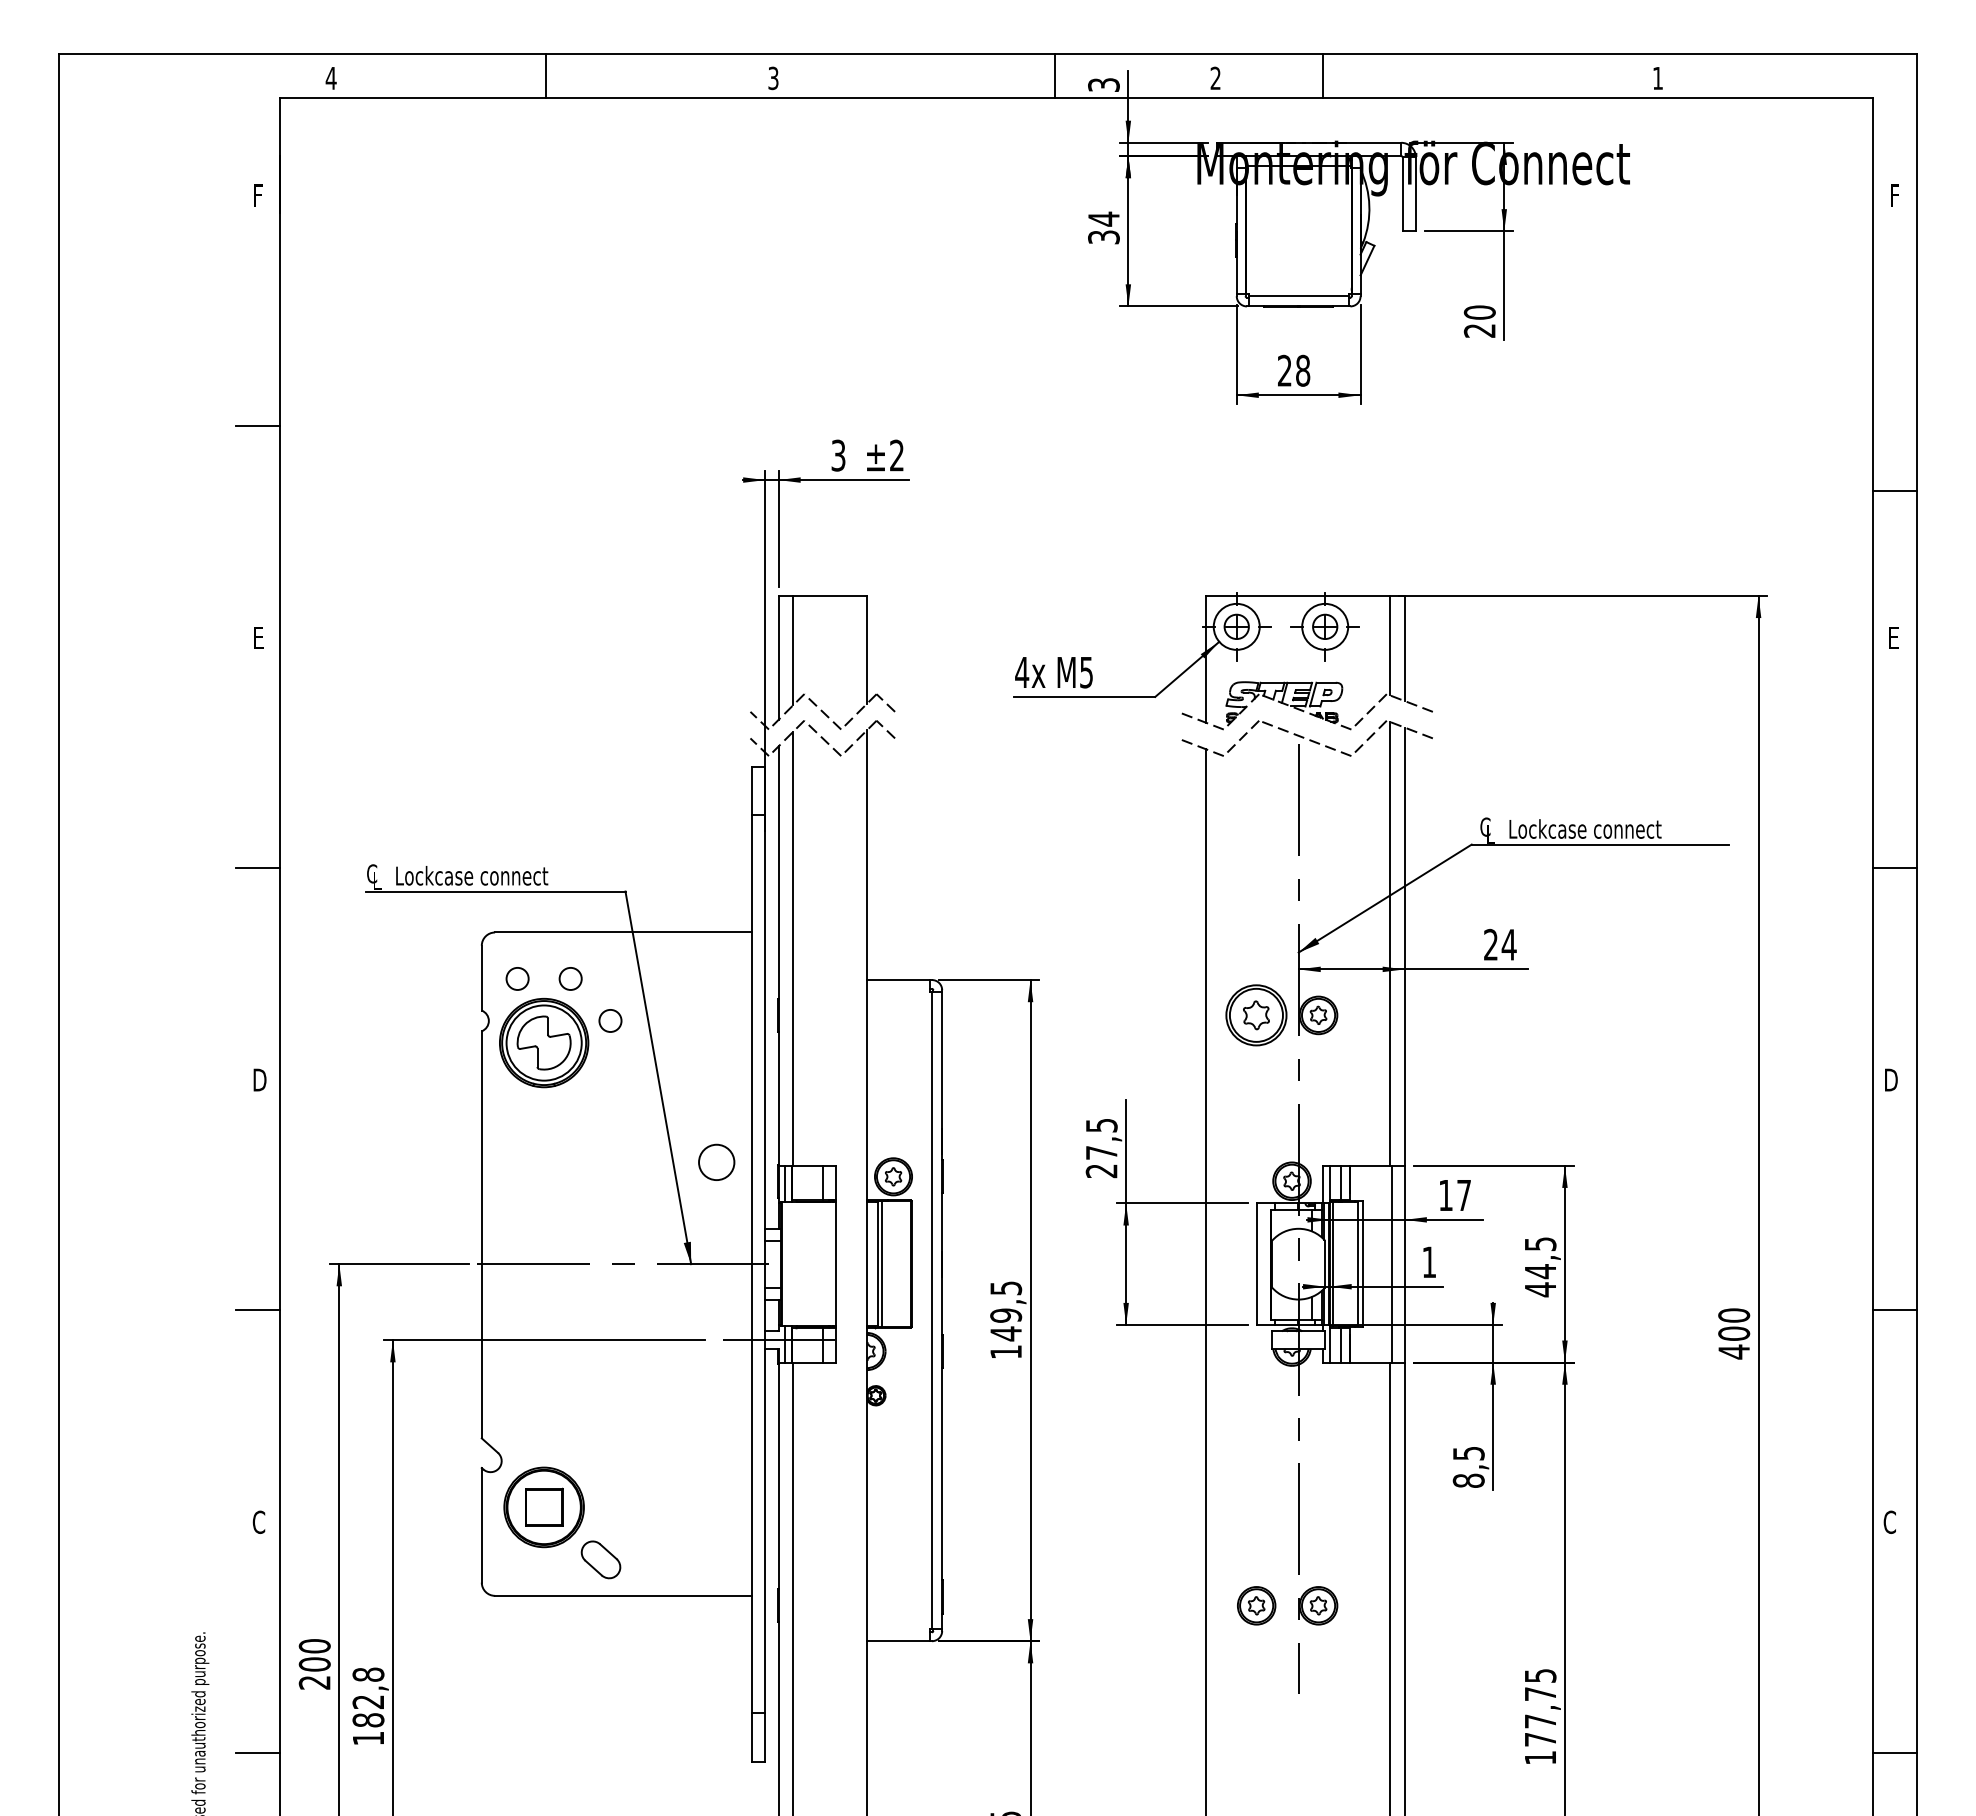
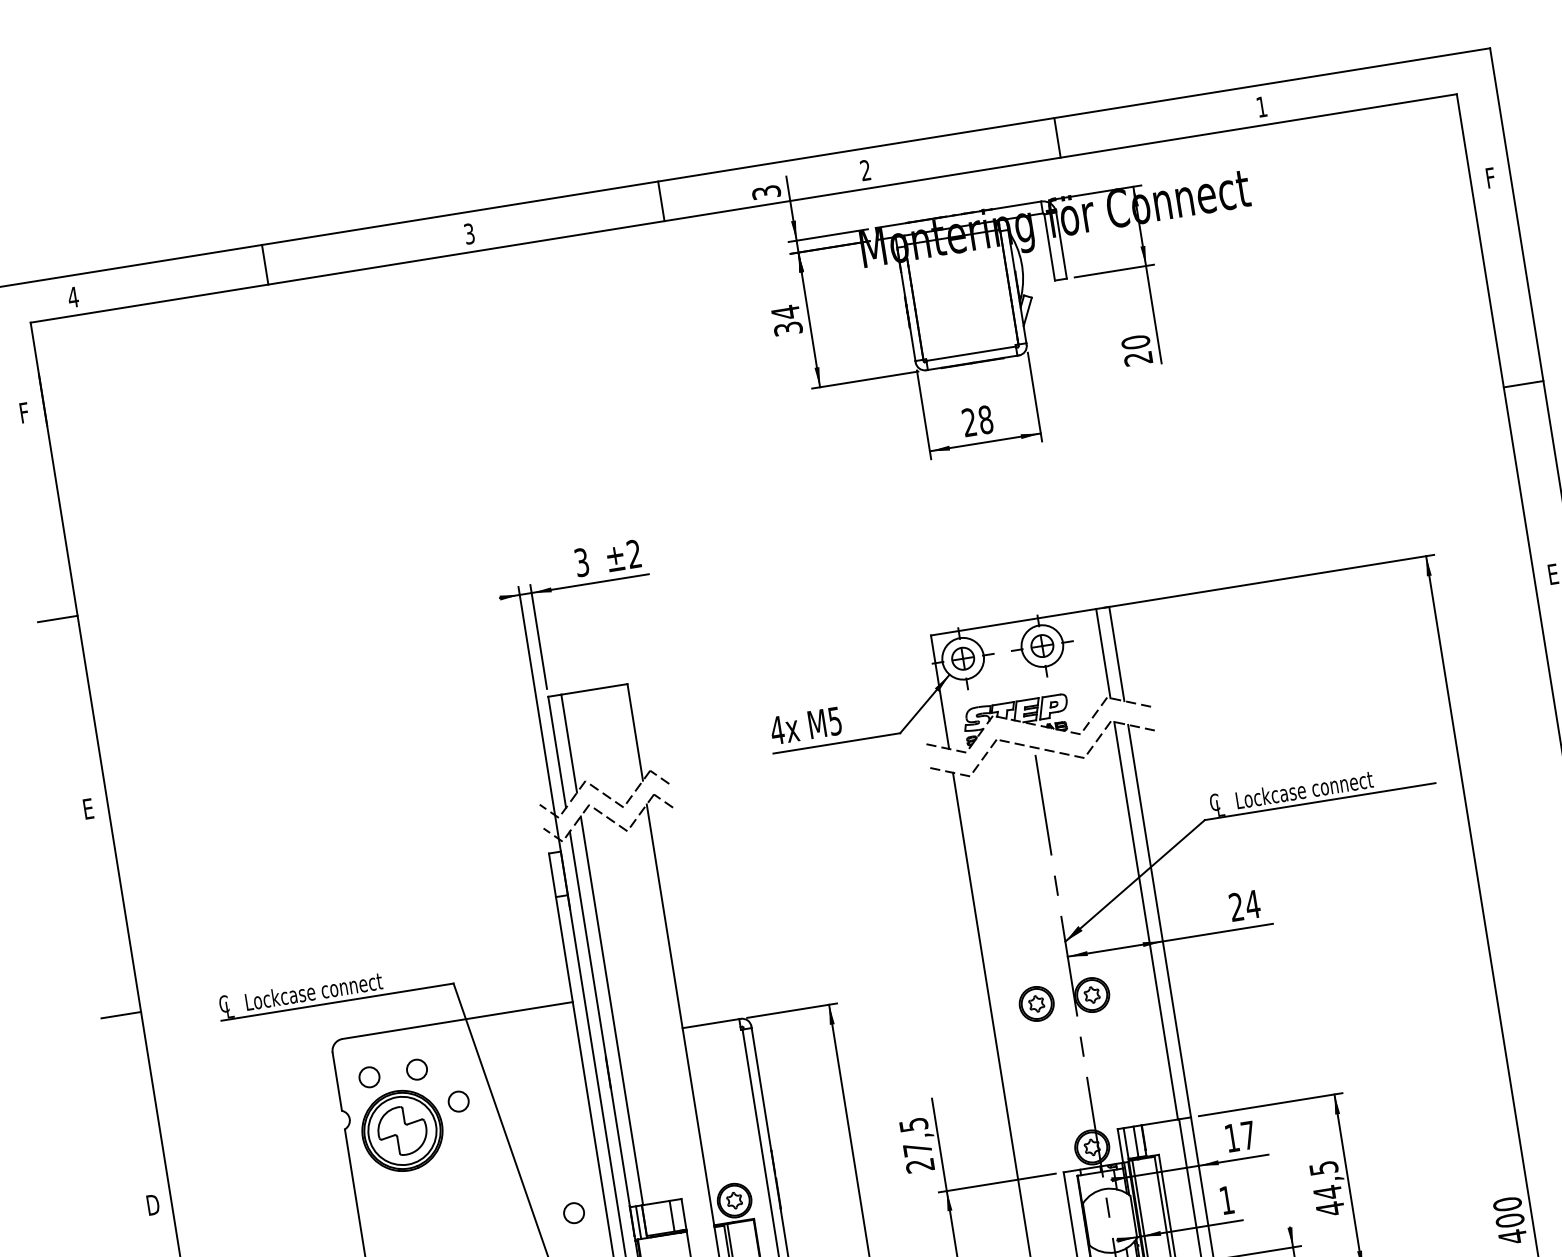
line: (1055, 76) -> (661, 201), moved
line: (1323, 76) -> (1057, 137), moved
line: (1894, 490) -> (1523, 384), moved
part: (1256, 1015) -> (1036, 1004), size x0.62
circle: (716, 1162) -> (573, 1213), size x0.62

